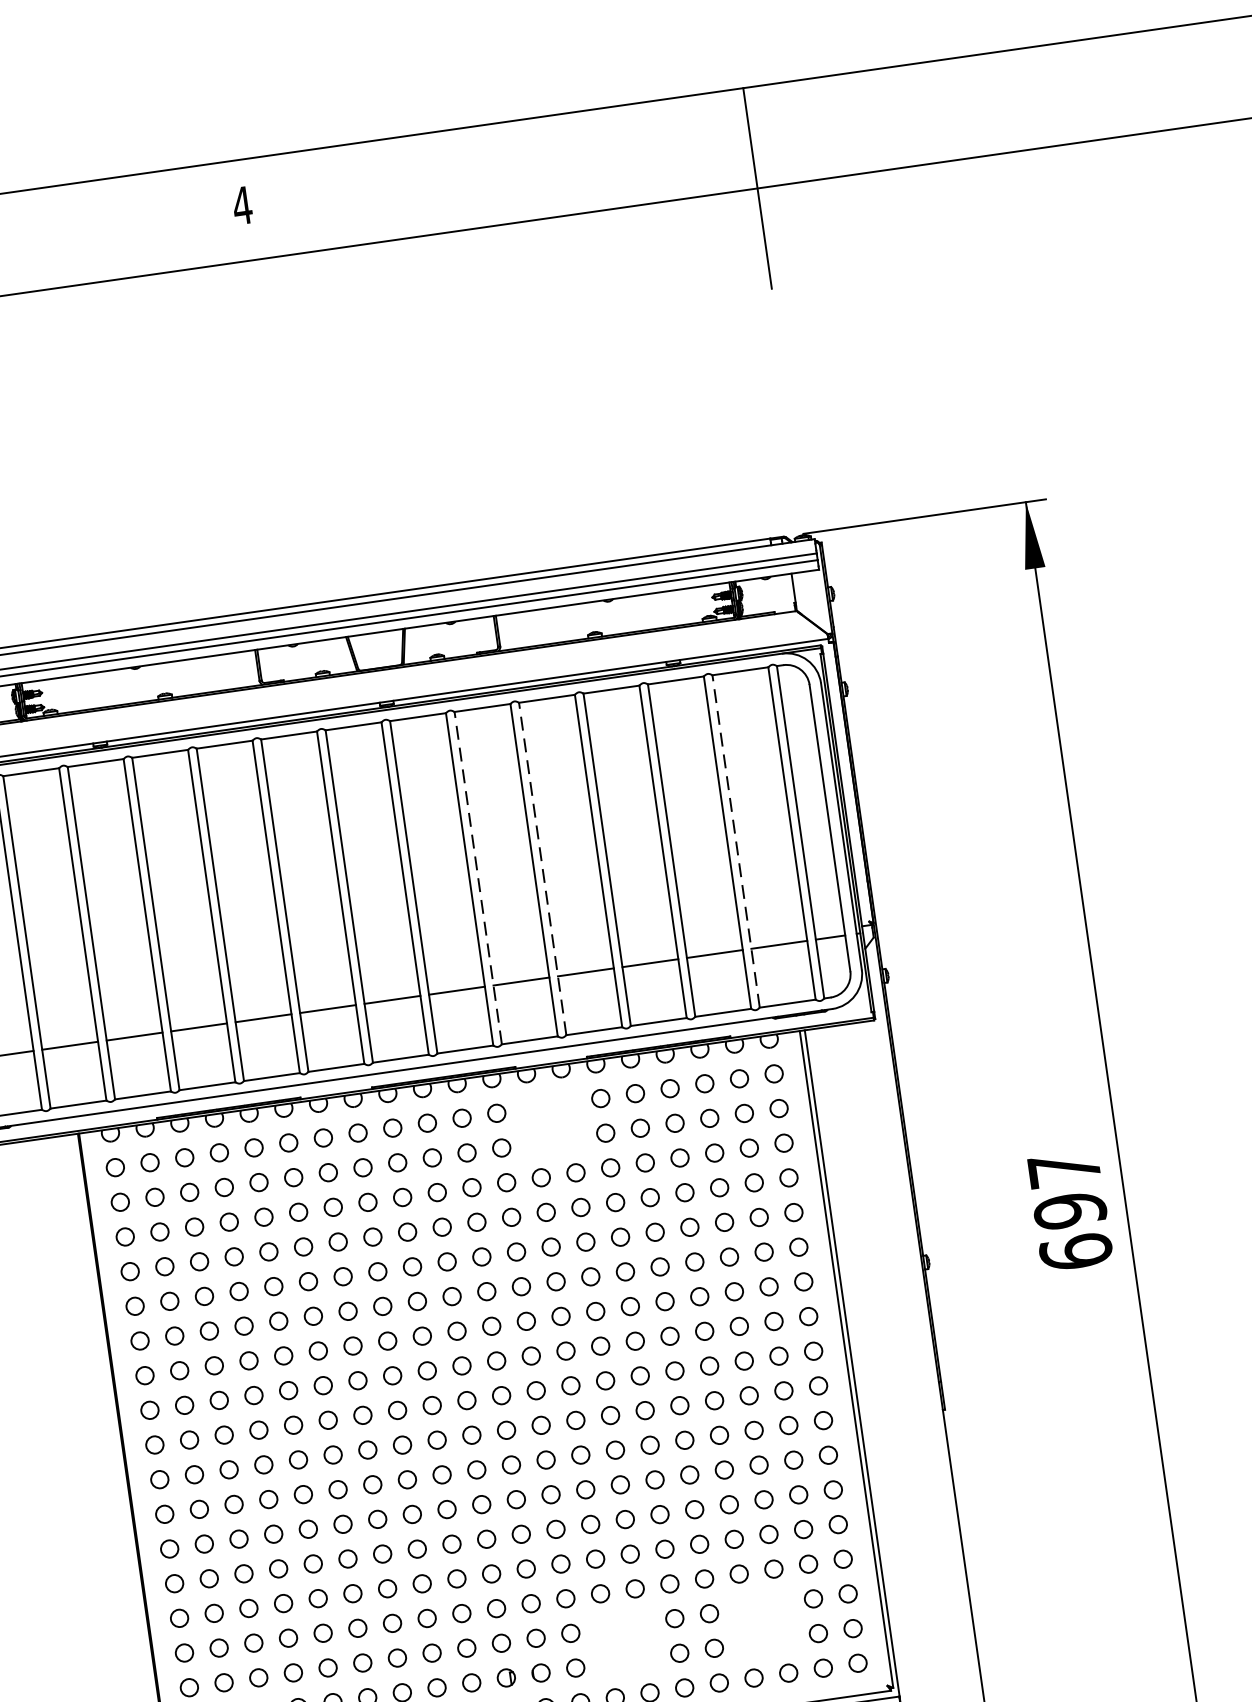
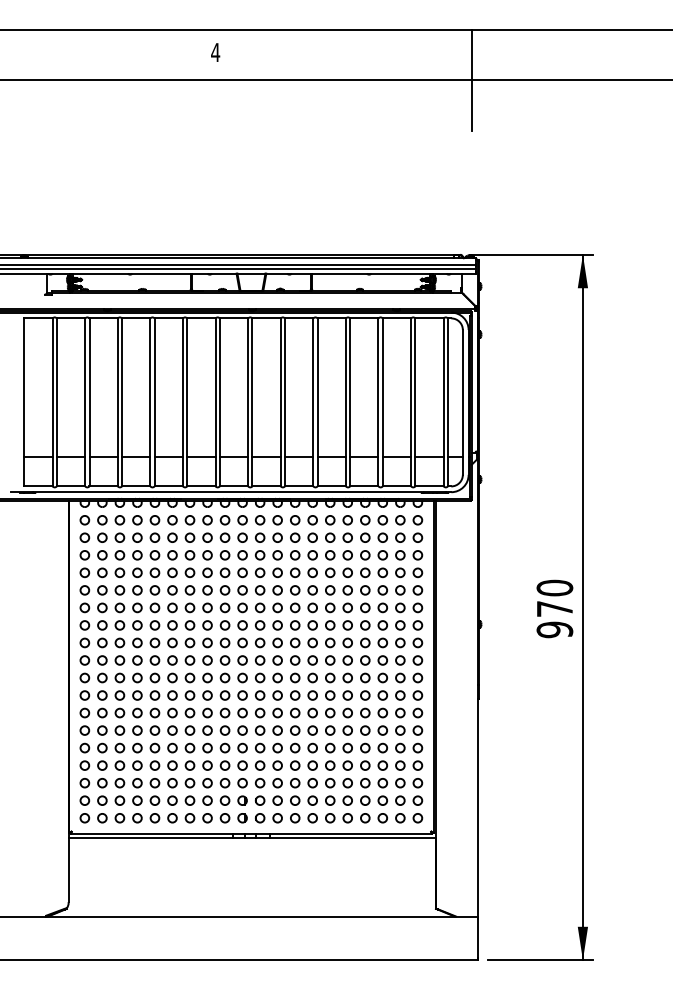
line: (736, 839) -> (415, 401), dashed -> solid
line: (542, 867) -> (317, 401), dashed -> solid
line: (478, 876) -> (285, 401), dashed -> solid
part: (540, 1113) -> (299, 523), added
text: (1069, 1209) -> (554, 608), 697 -> 970
part: (753, 1614) -> (369, 786), added
part: (614, 1633) -> (299, 786), added

